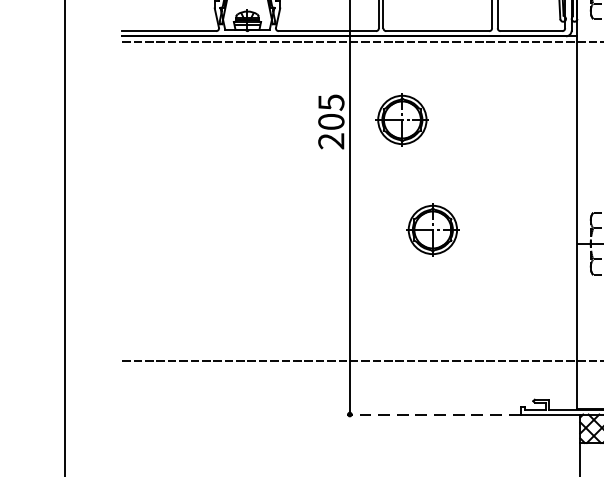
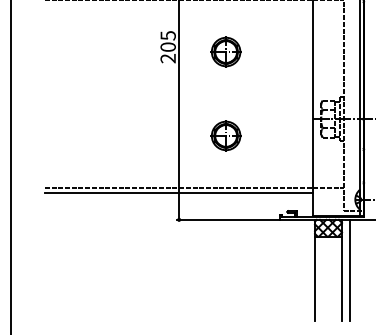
part: (401, 119) -> (225, 51), moved
part: (431, 229) -> (225, 135), moved
line: (348, 369) -> (178, 193), added
line: (433, 413) -> (228, 219), dashed -> solid

